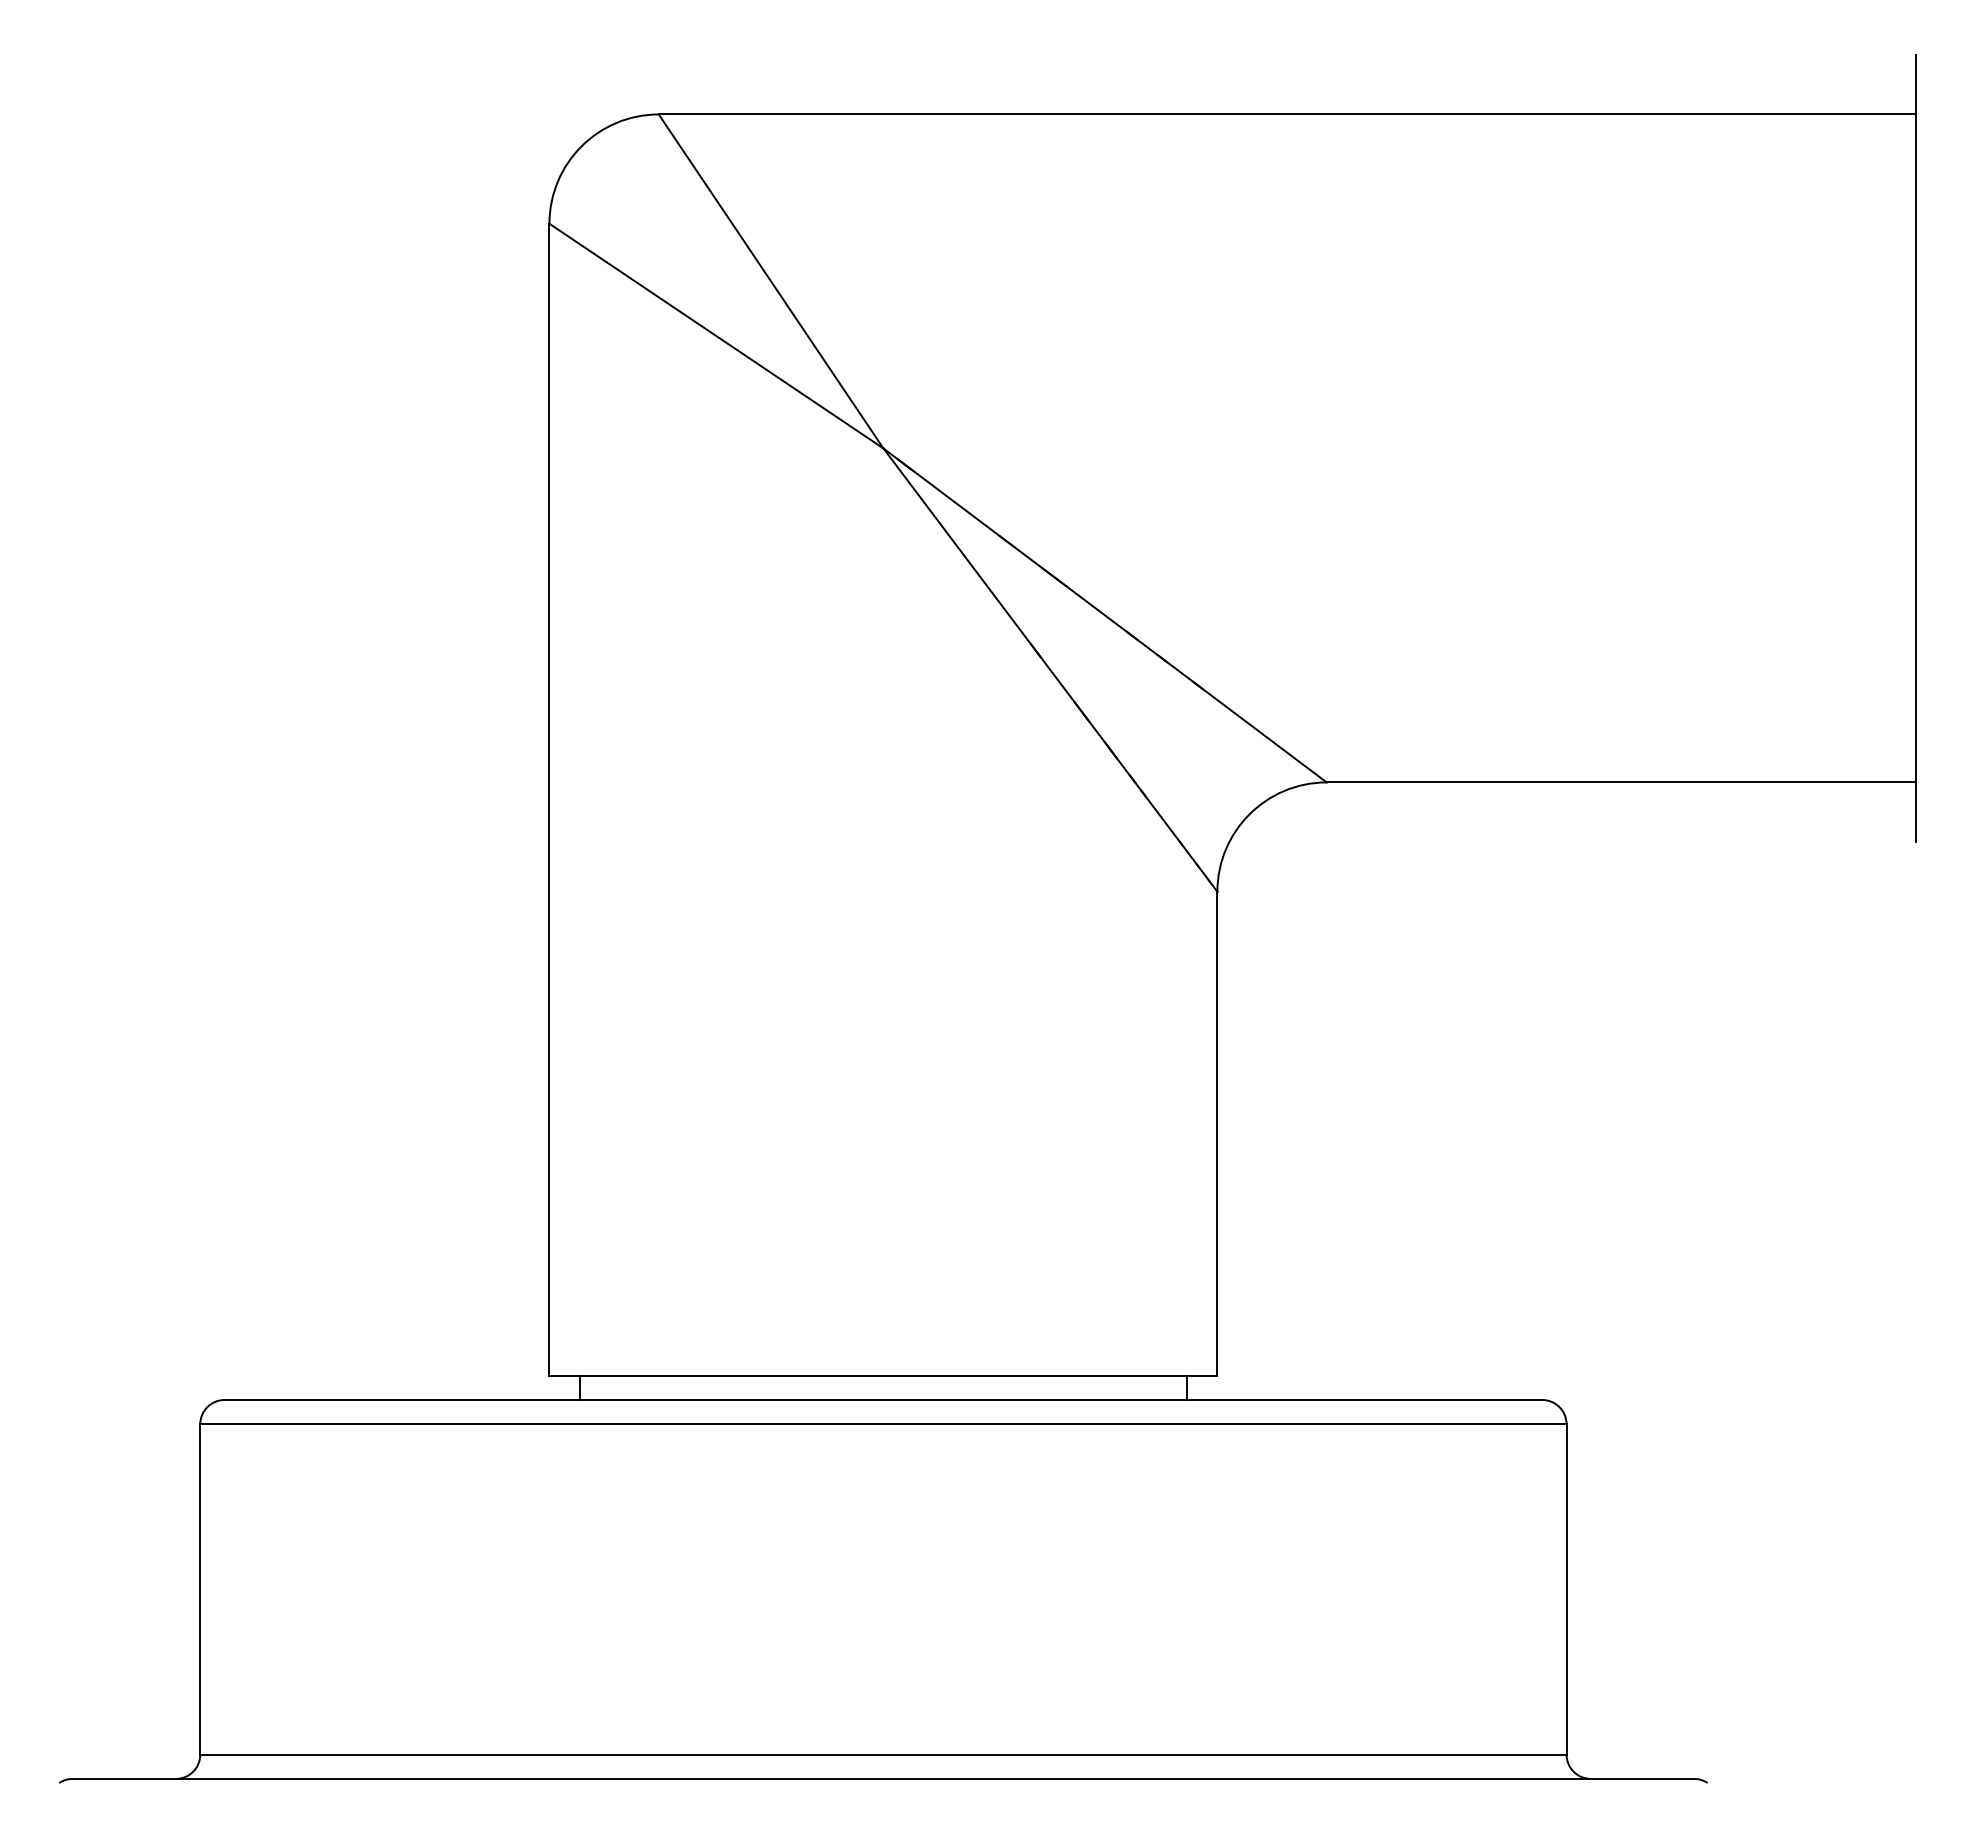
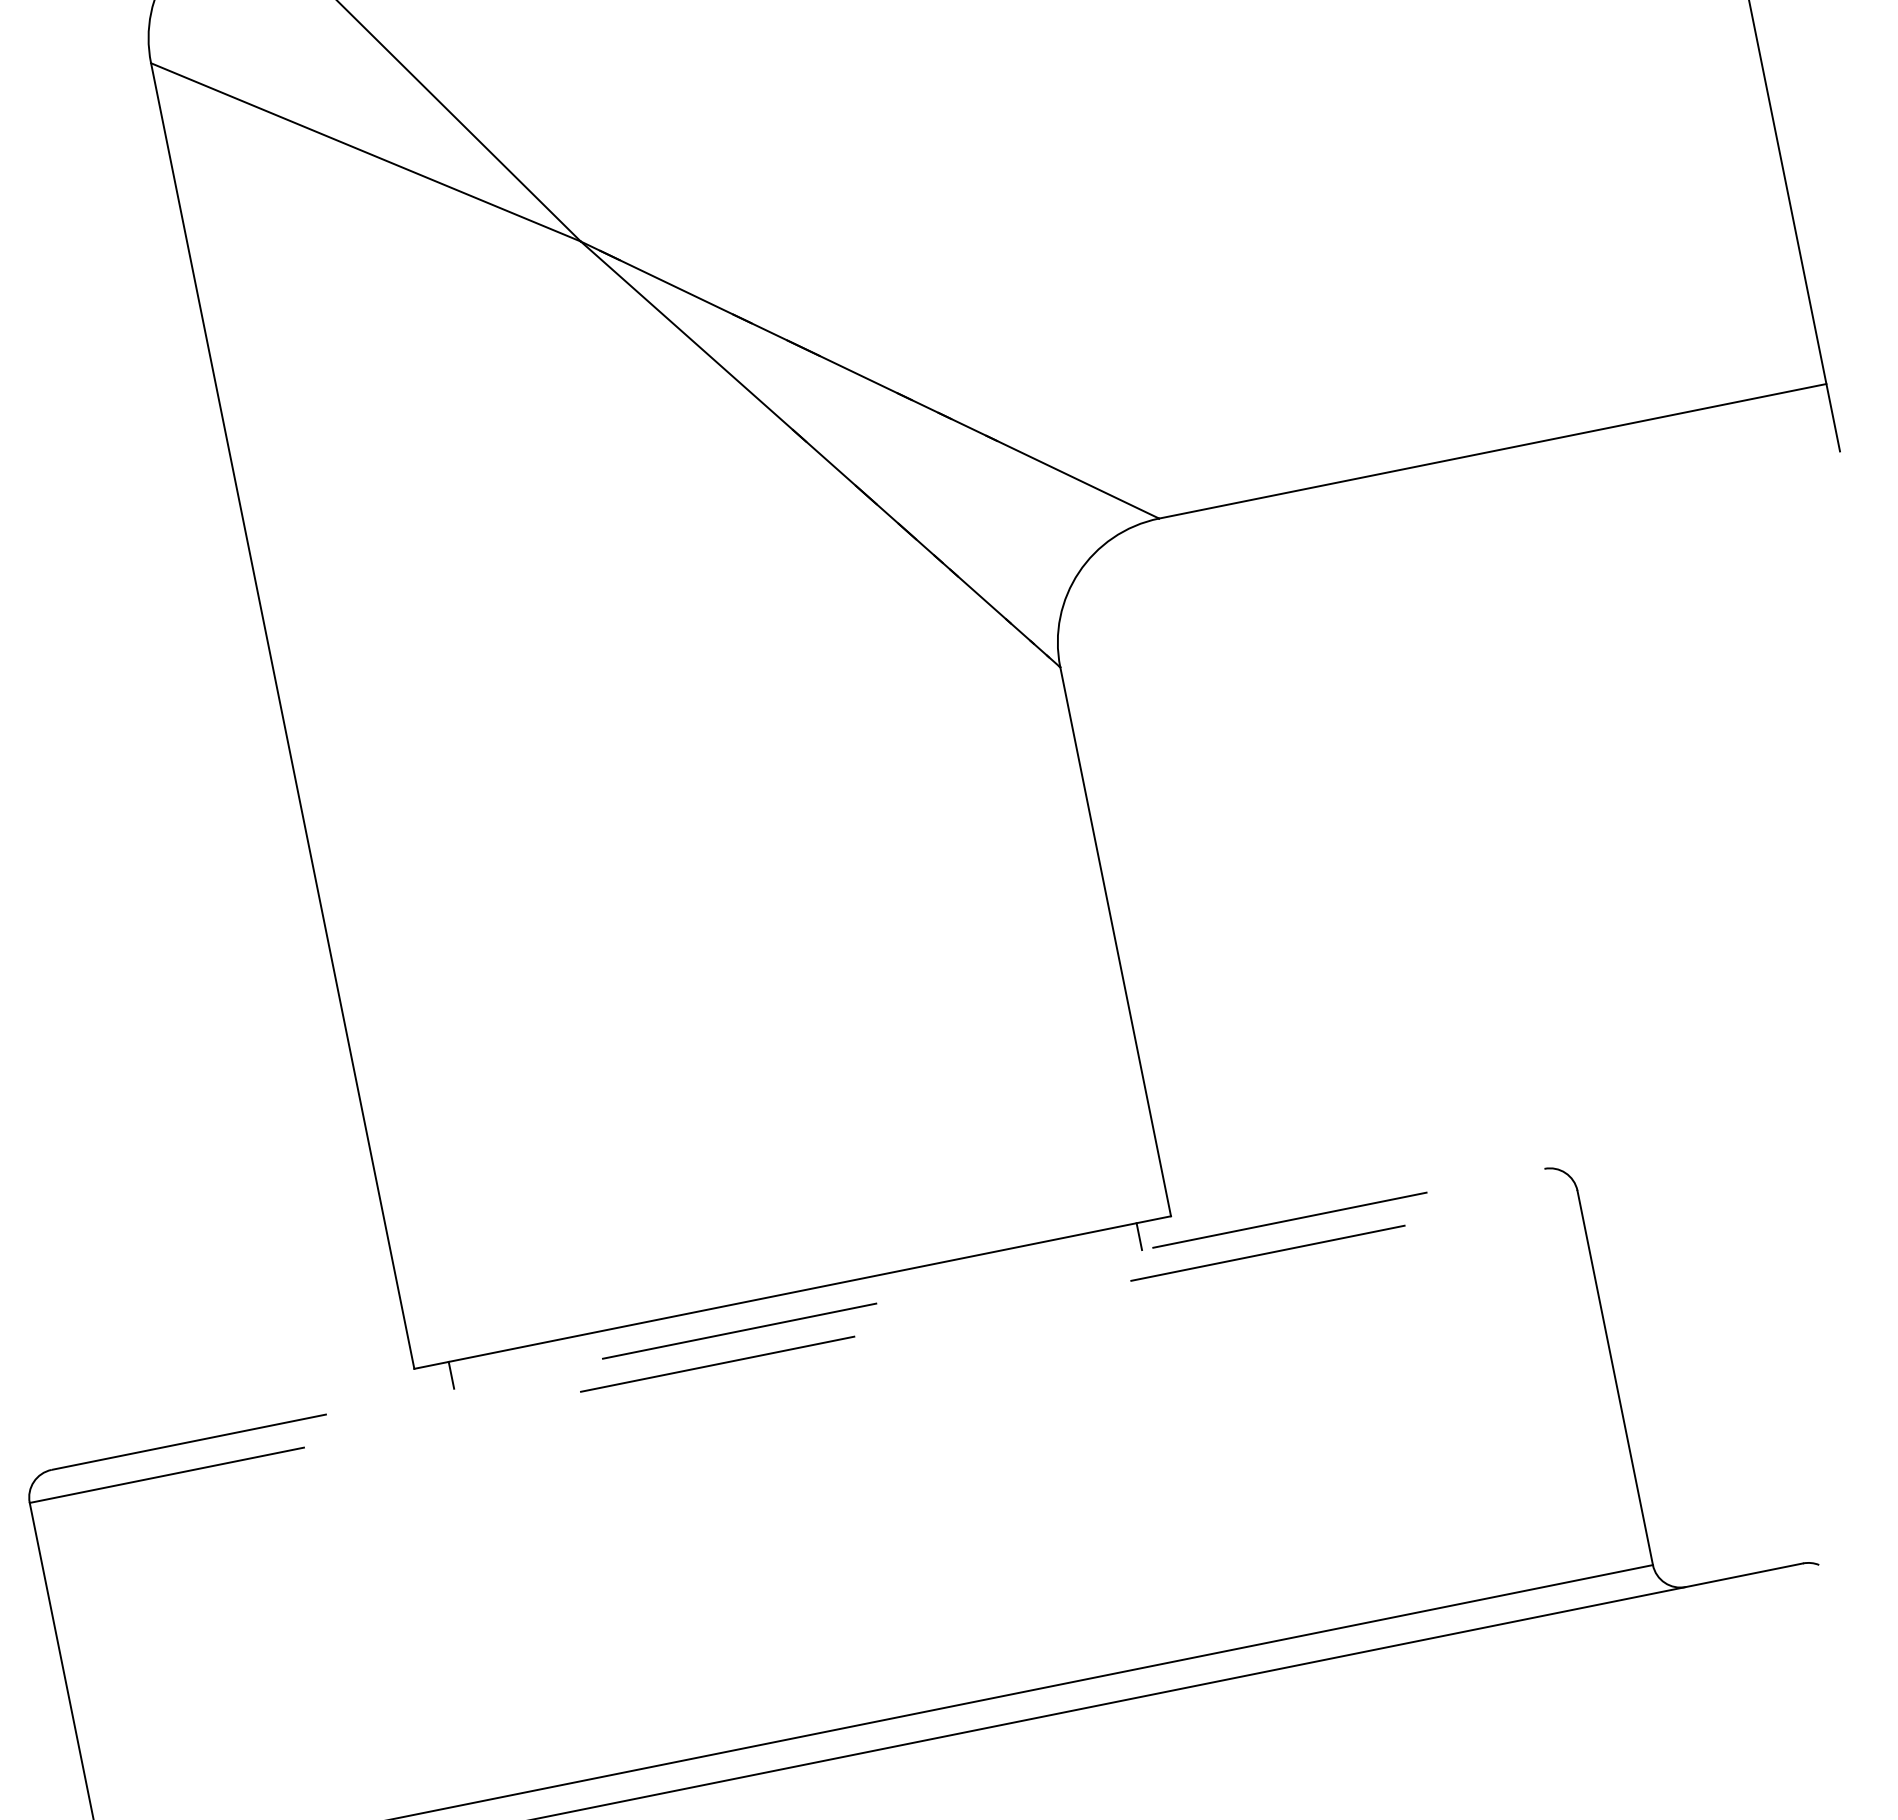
line: (883, 1399) -> (798, 1318), solid -> dashed
line: (883, 1424) -> (803, 1347), solid -> dashed

